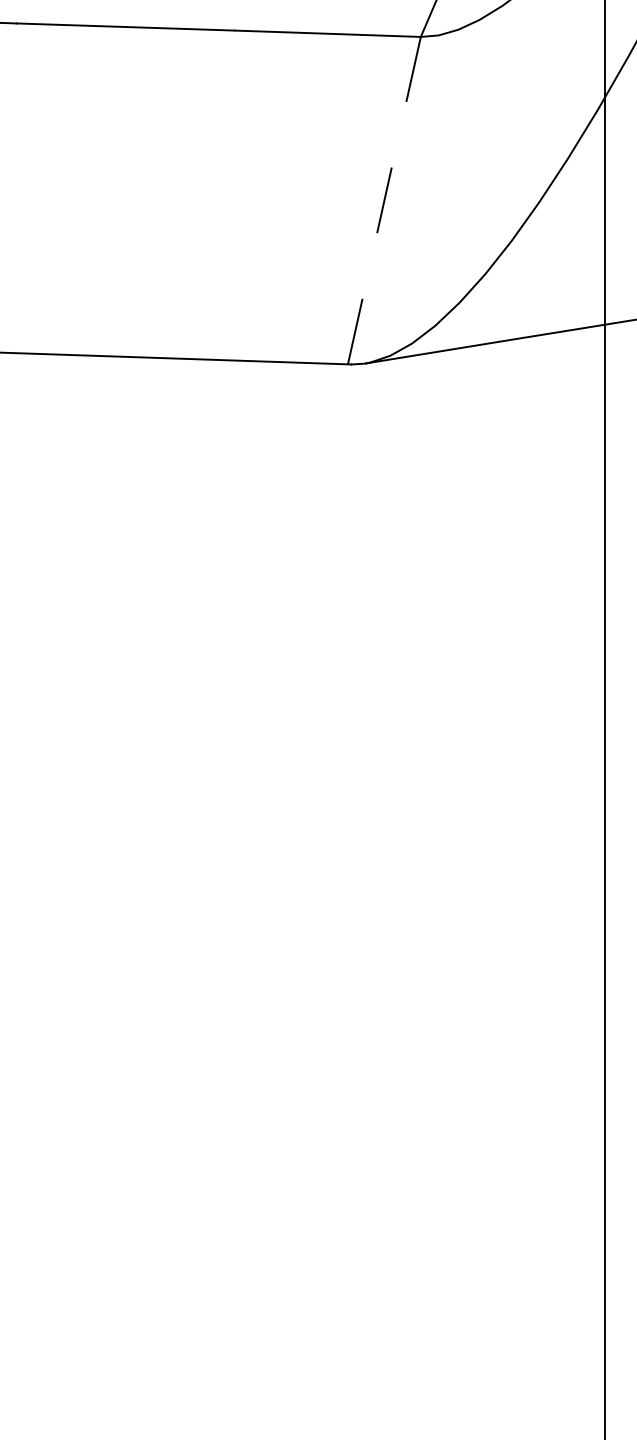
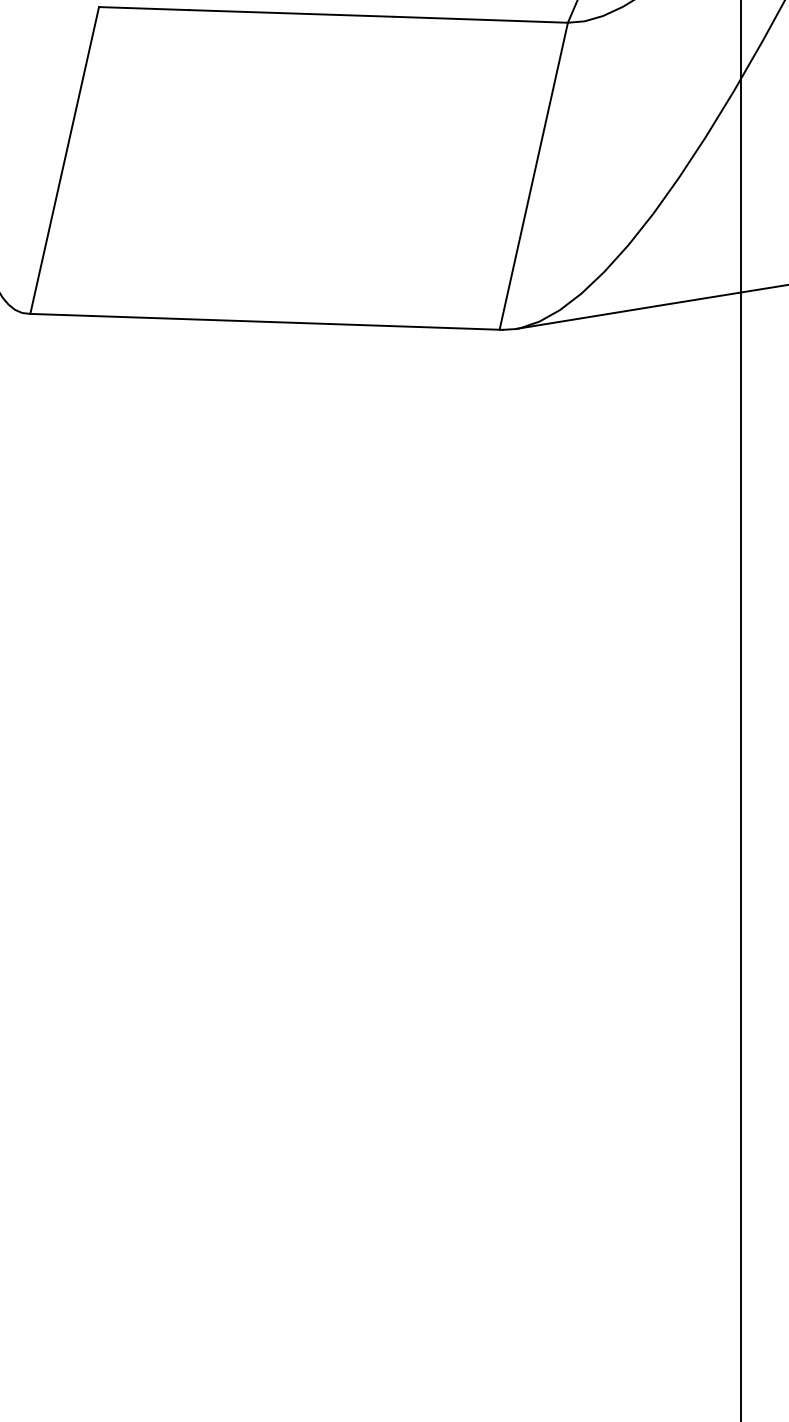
line: (384, 199) -> (533, 175), dashed -> solid

